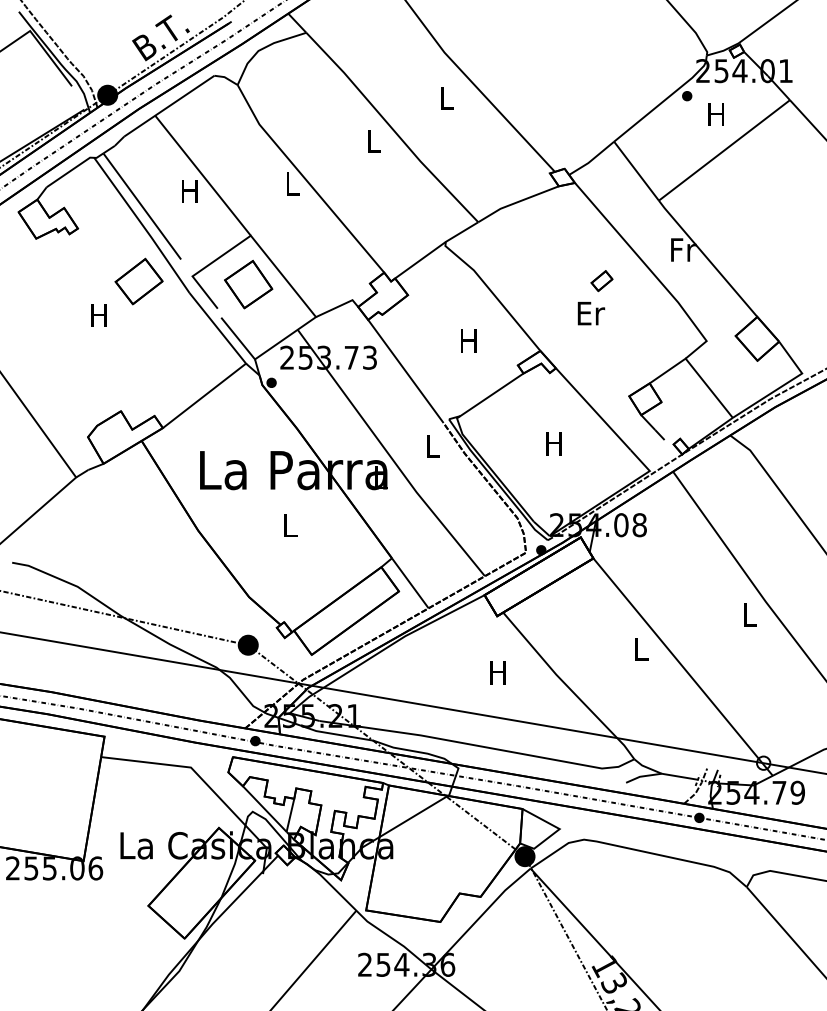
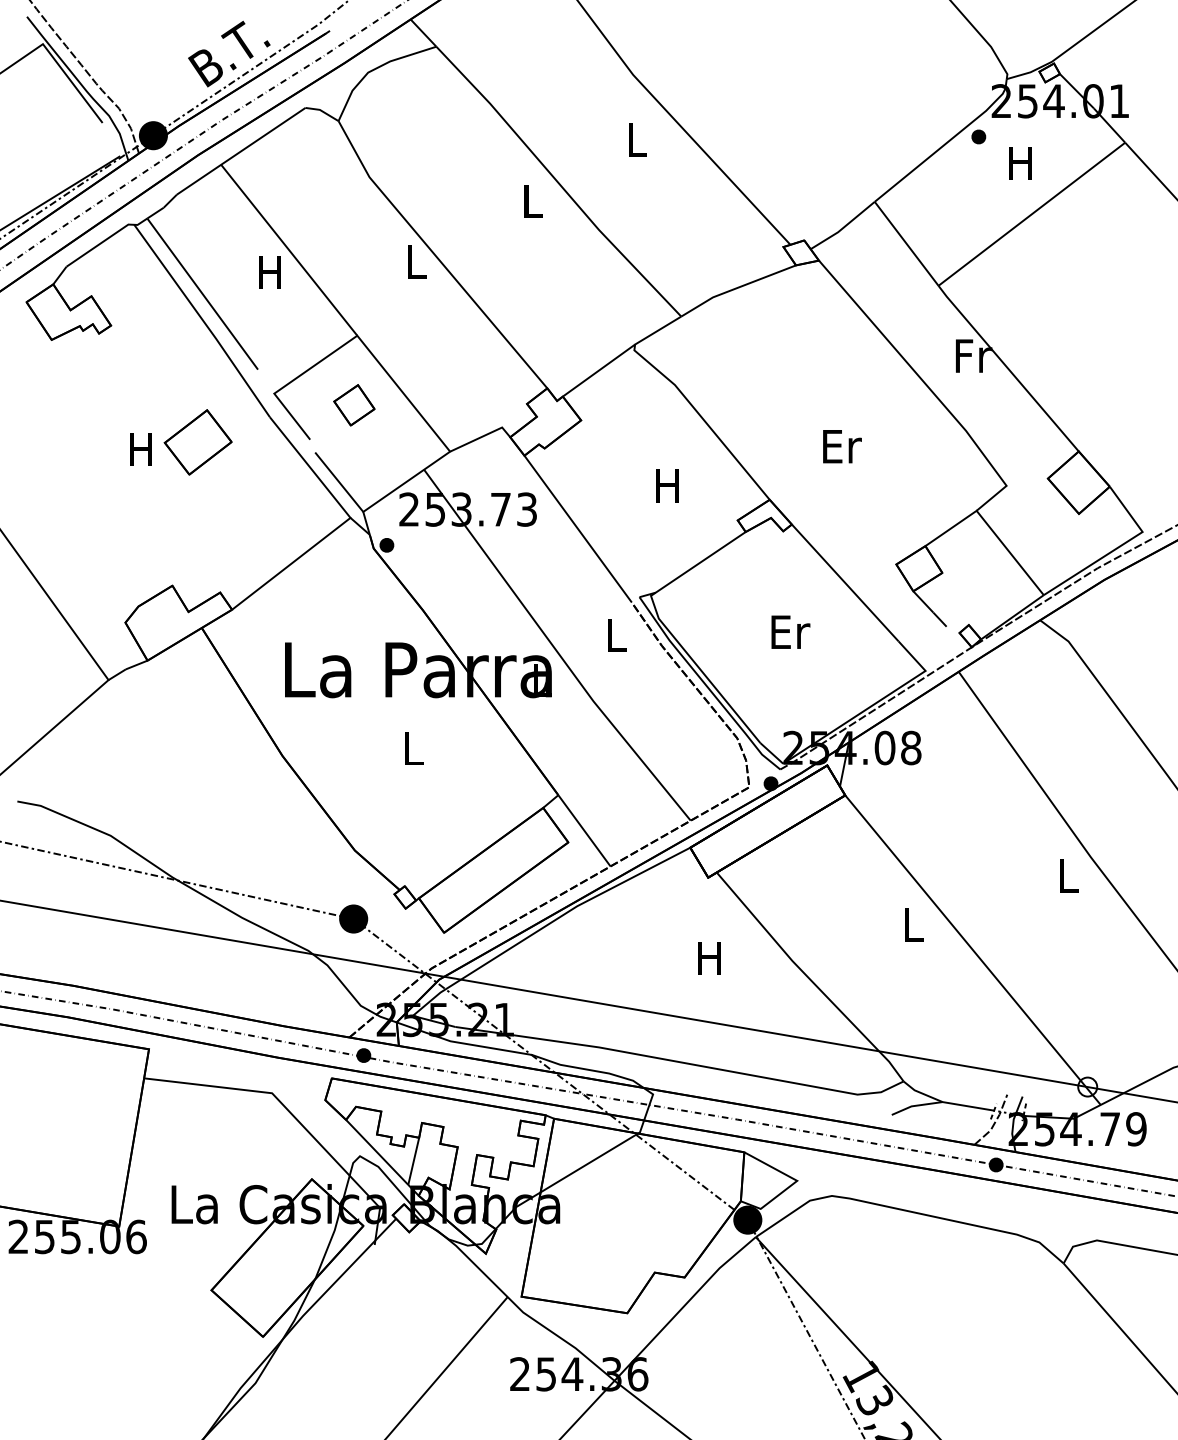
part: (138, 281) -> (197, 442), moved
part: (601, 281) -> (856, 400), removed
part: (248, 284) -> (353, 405), size x0.6
text: (554, 443) -> (789, 631), H -> Er

